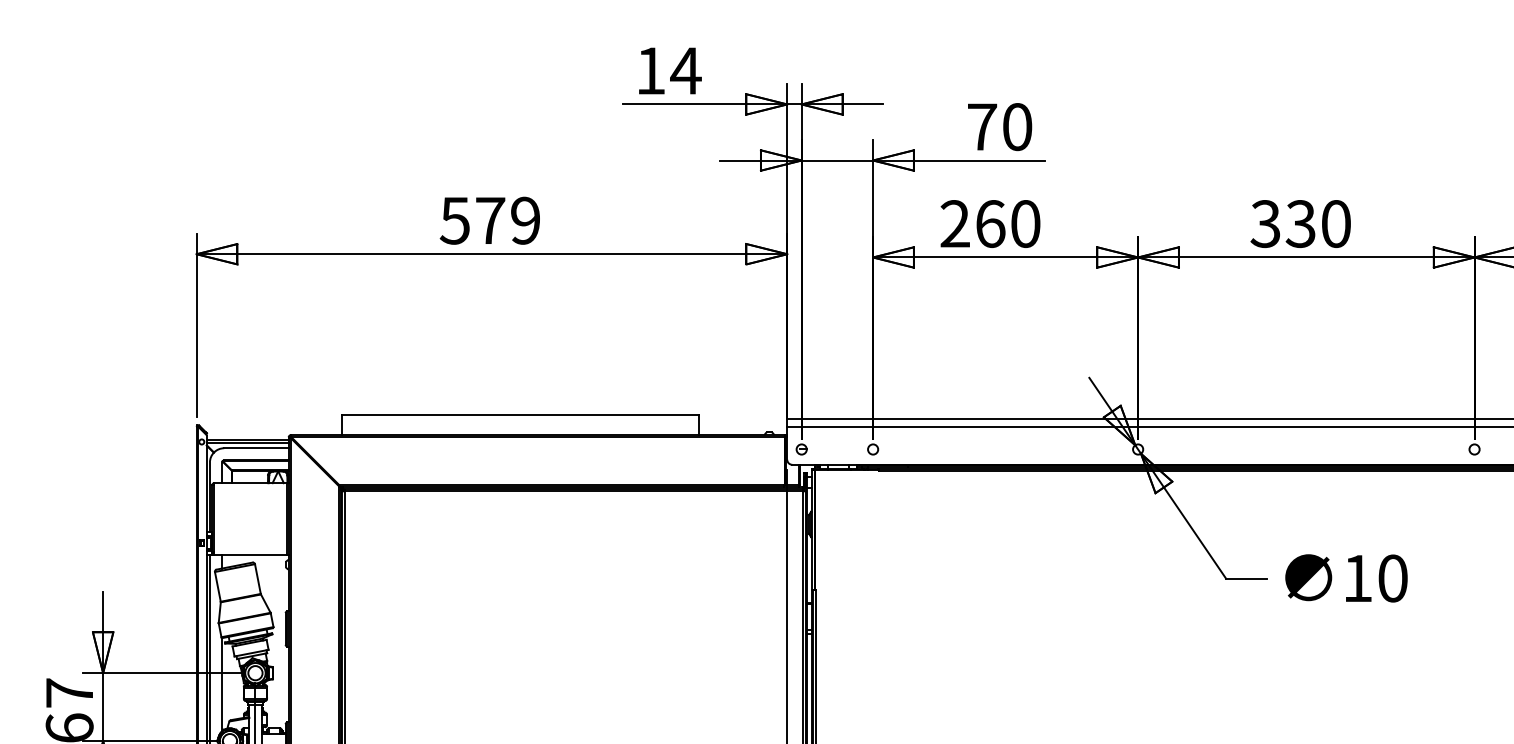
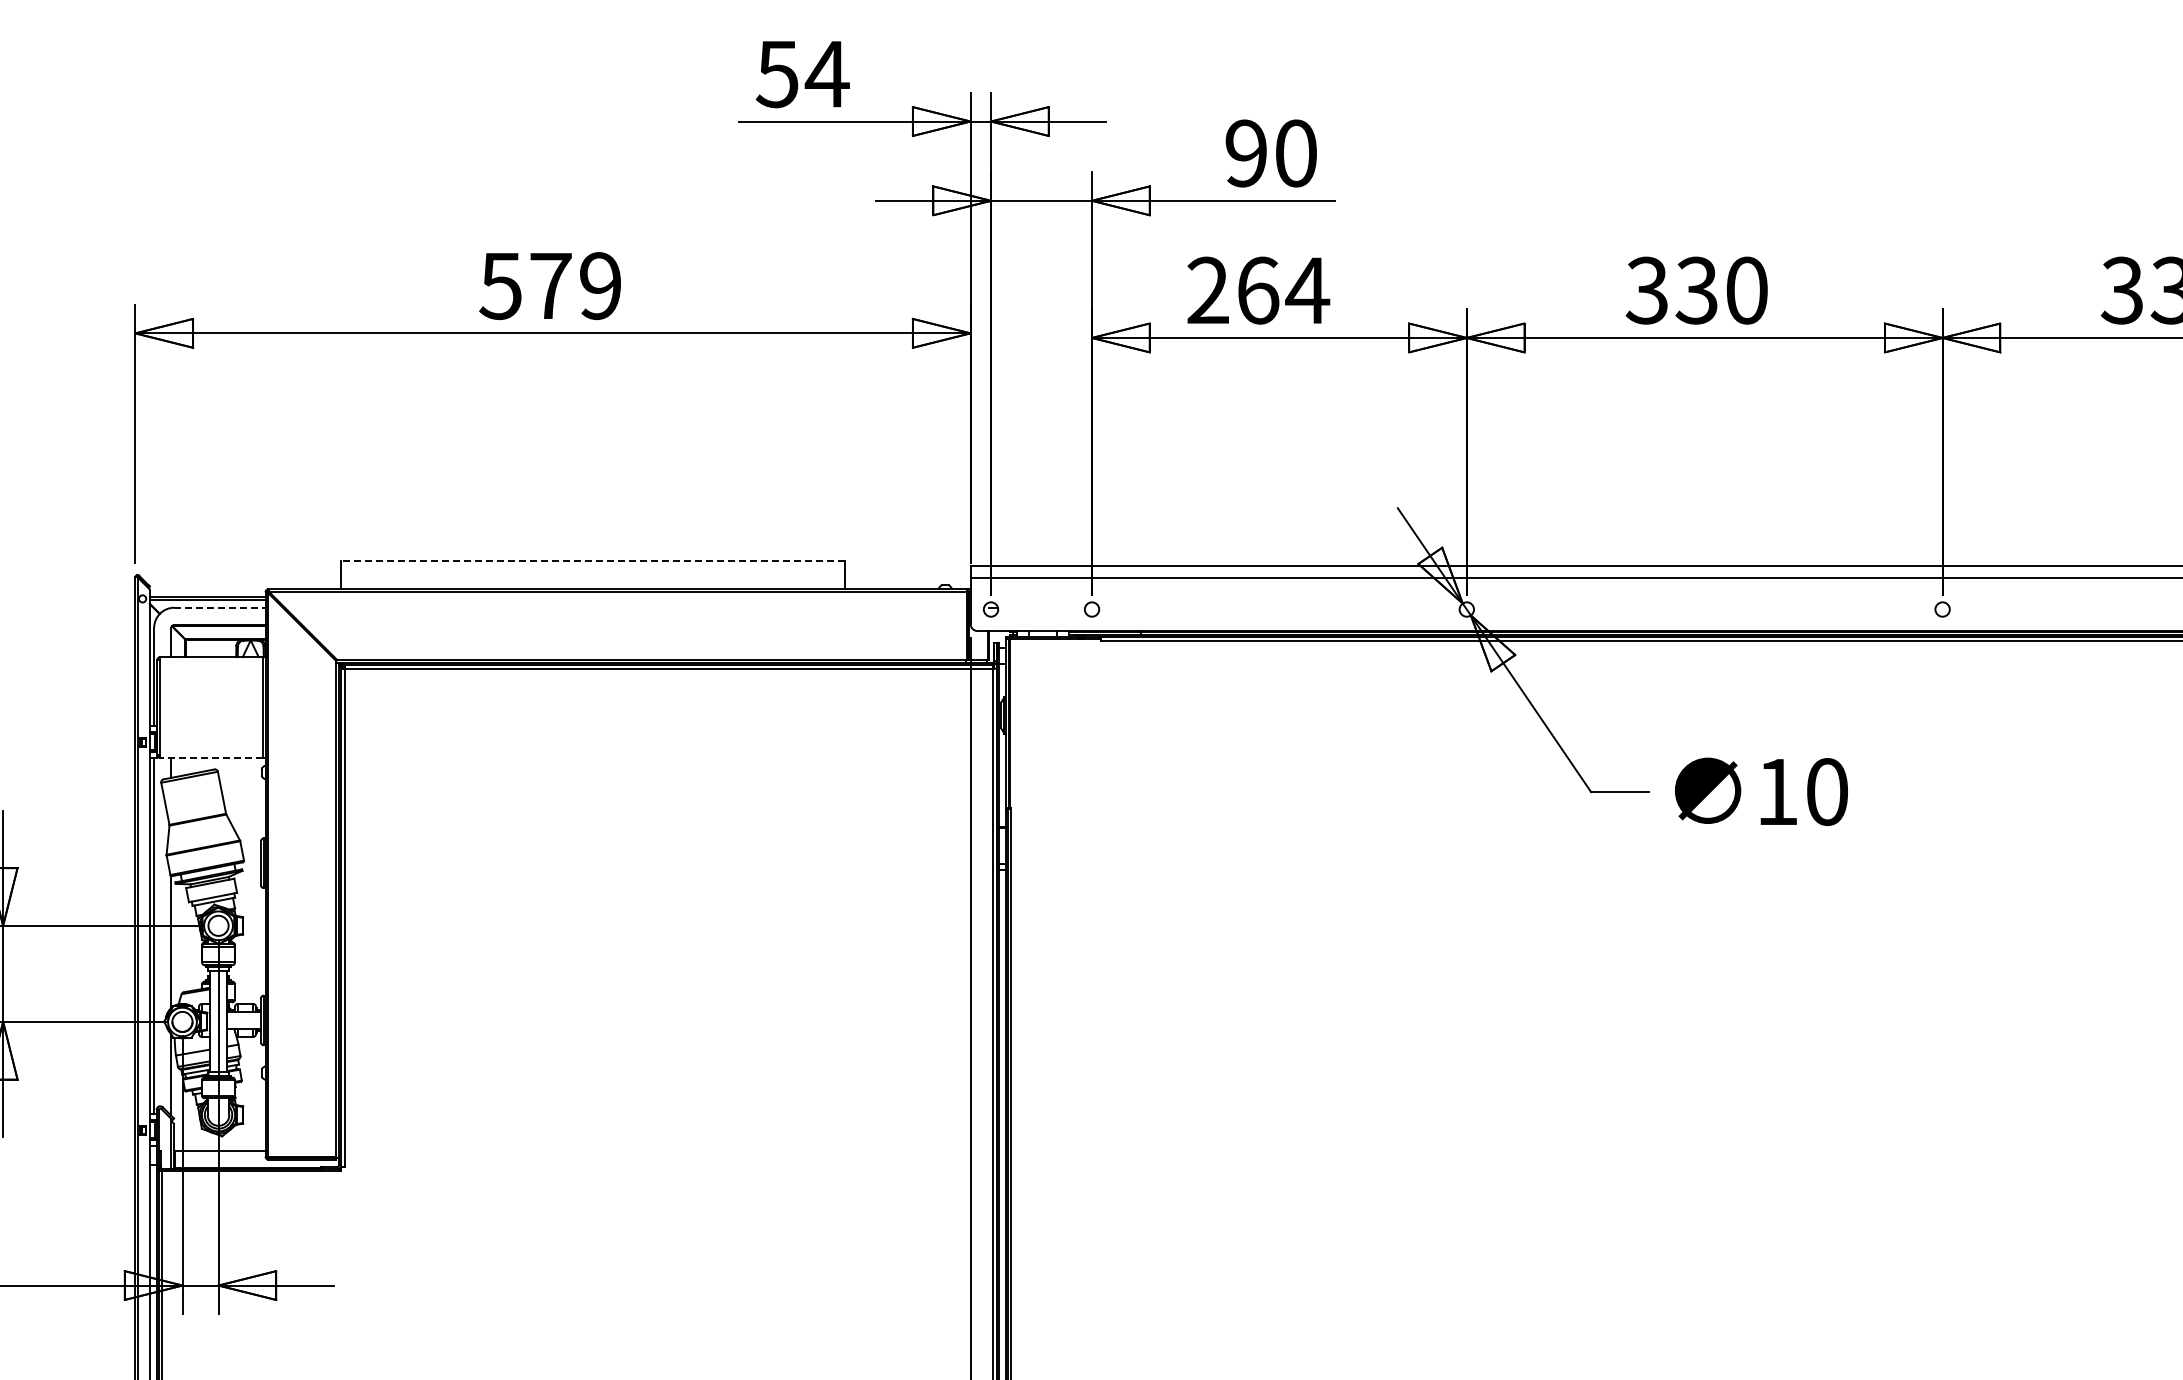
text: (650, 71) -> (776, 74), 14 -> 54
text: (982, 127) -> (1246, 153), 70 -> 90
text: (1025, 223) -> (1307, 290), 260 -> 264
line: (519, 414) -> (592, 560), solid -> dashed
line: (256, 448) -> (219, 607), solid -> dashed
line: (249, 554) -> (210, 758), solid -> dashed

